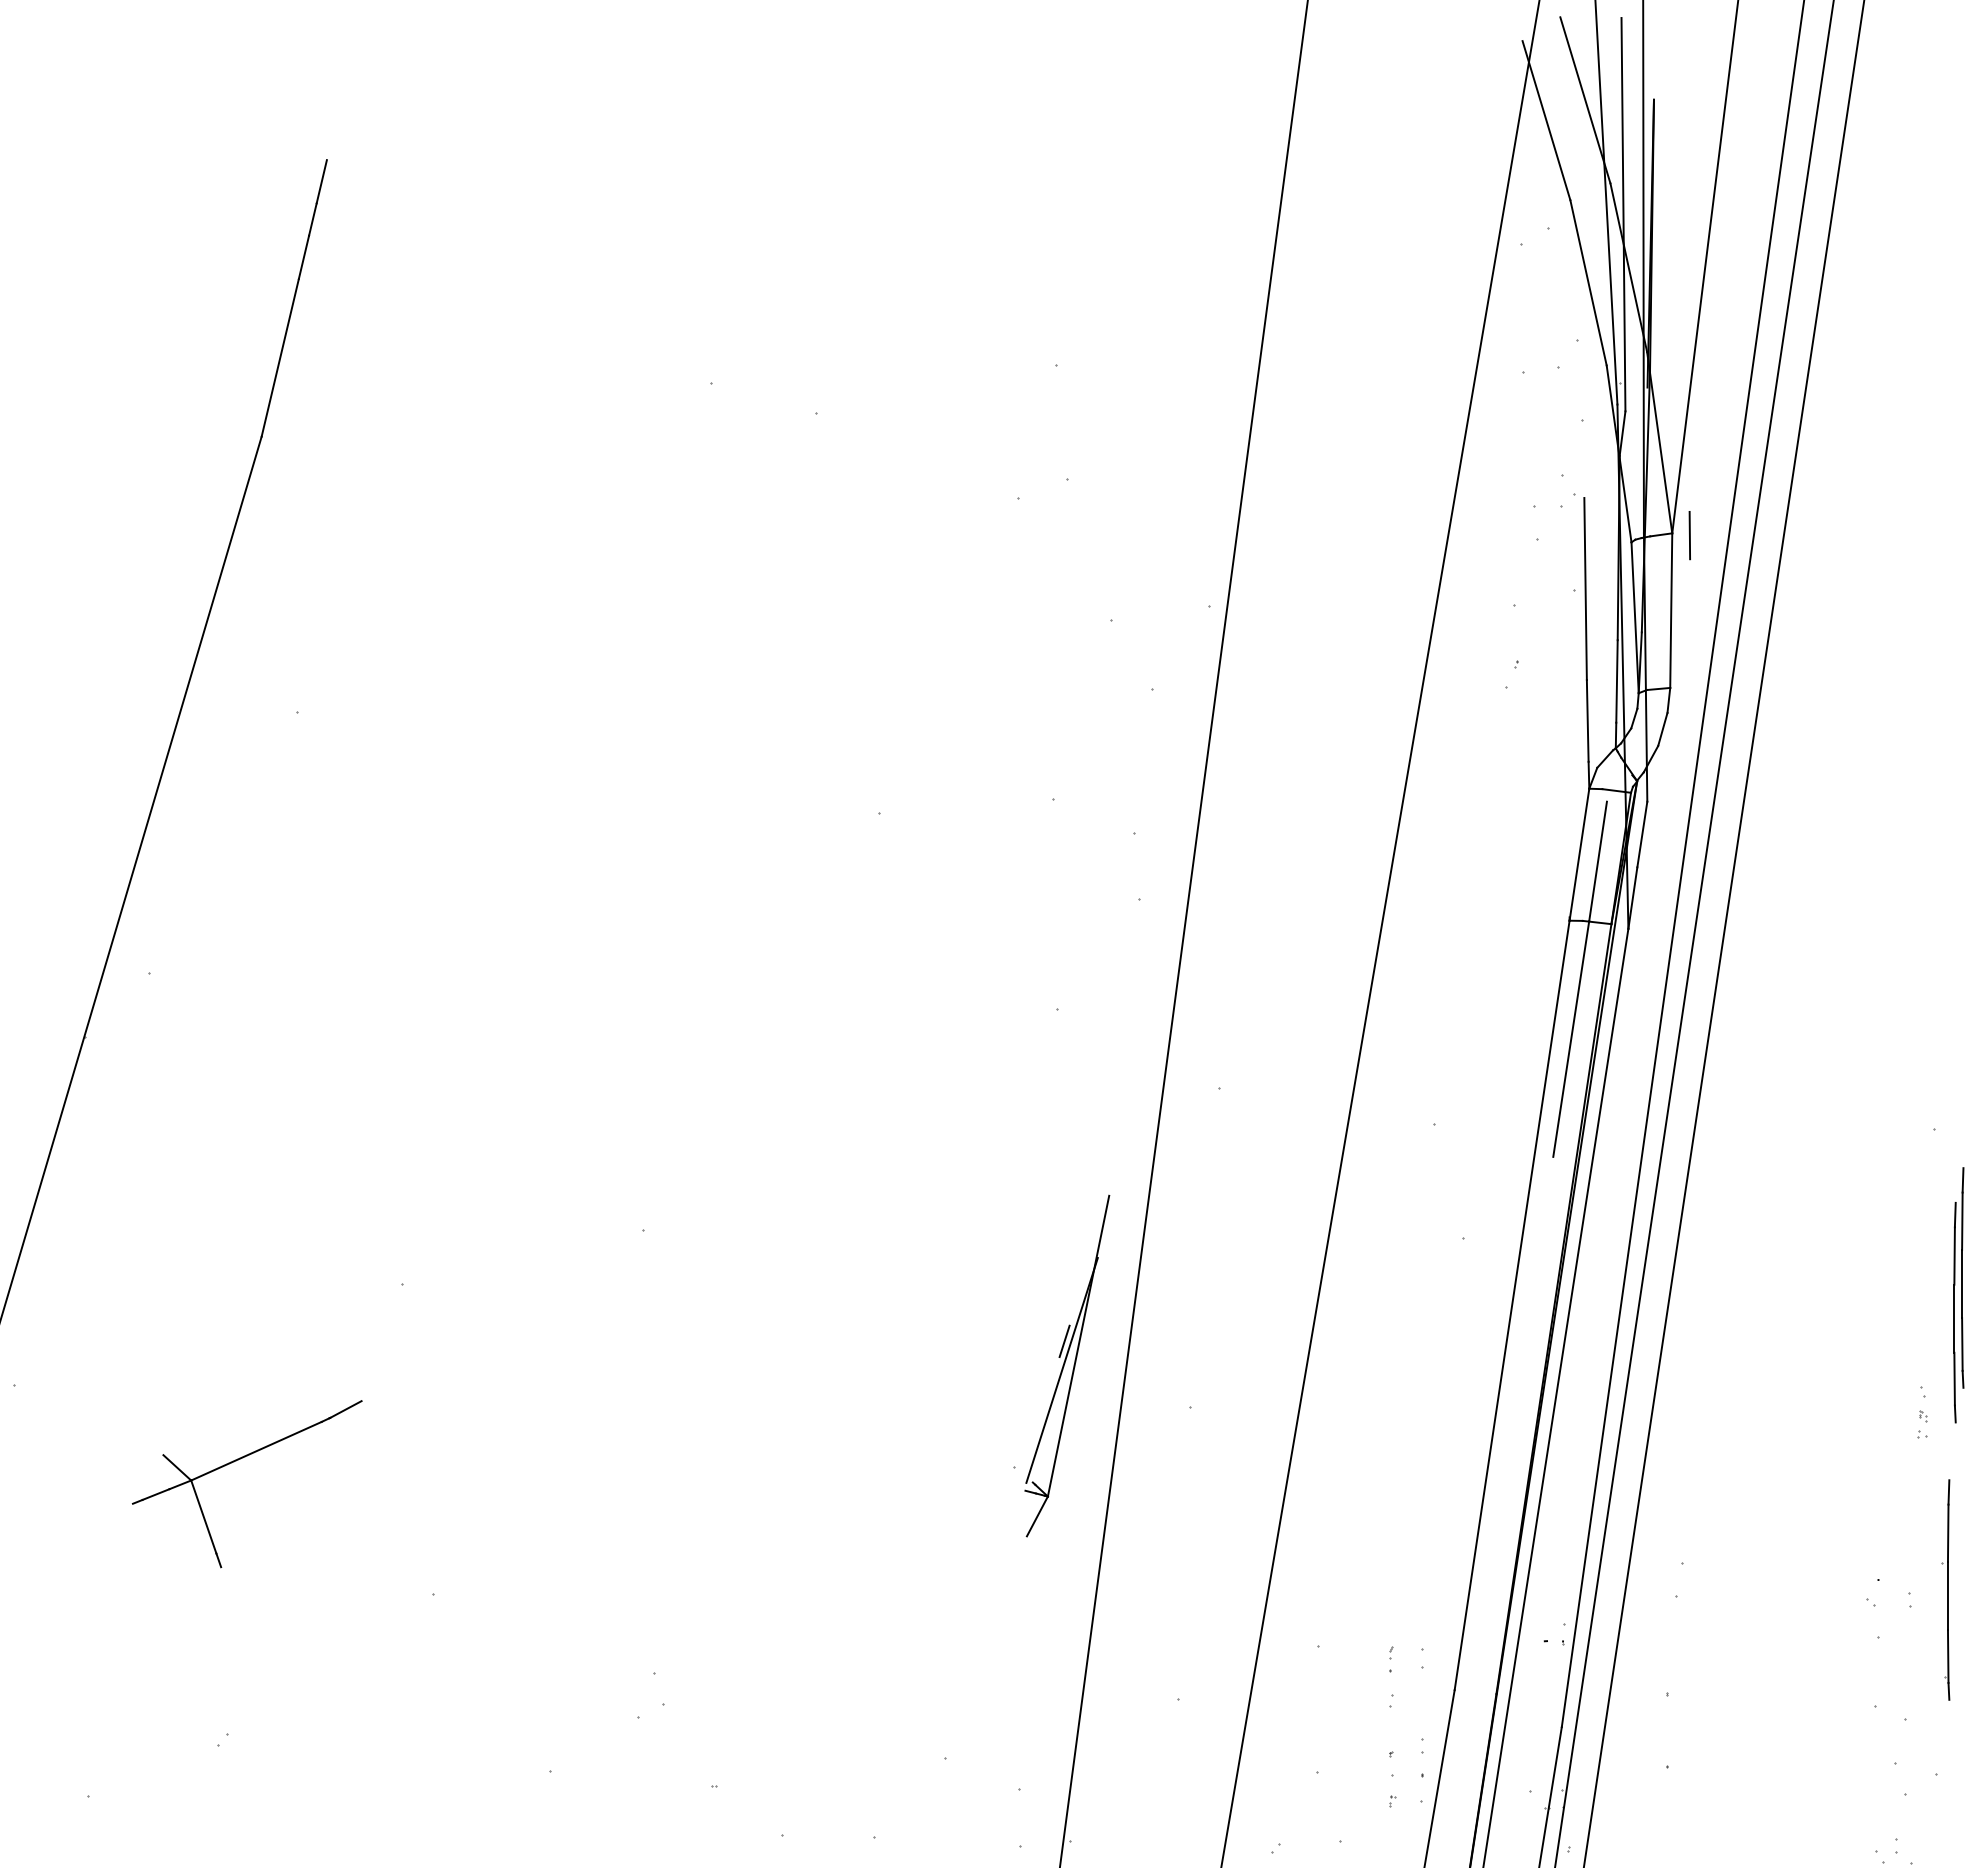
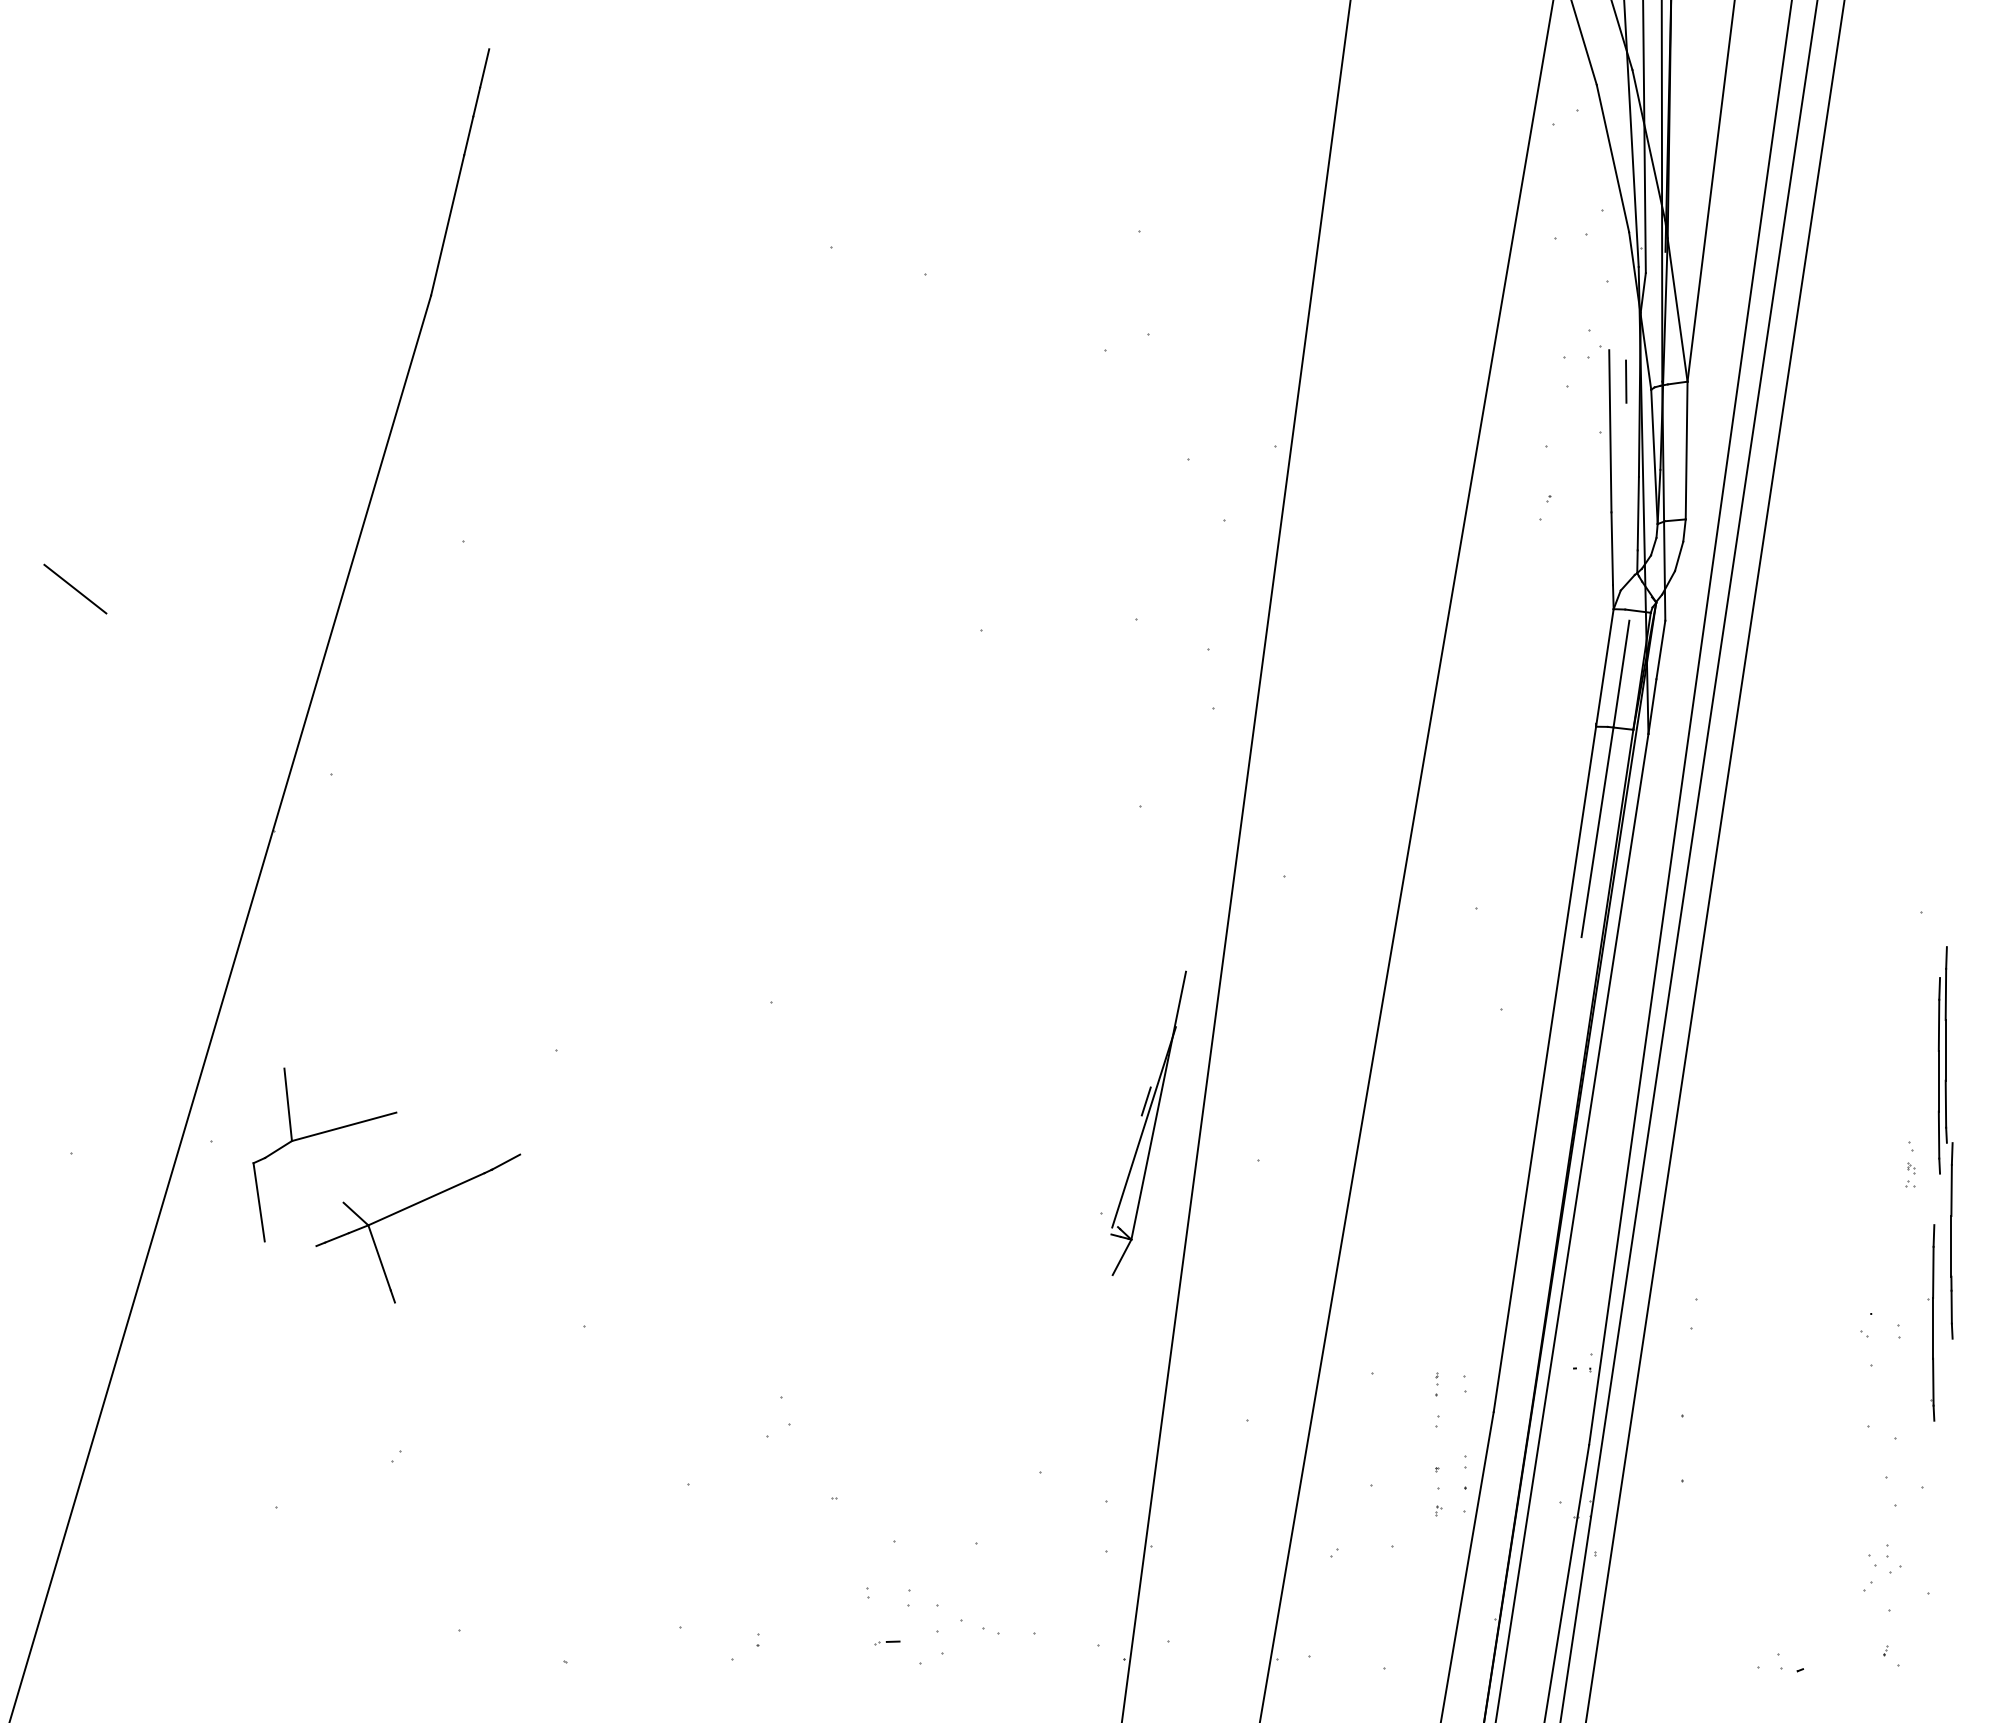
line: (1690, 535) -> (1626, 381), moved
part: (137, 1378) -> (320, 1134), added

